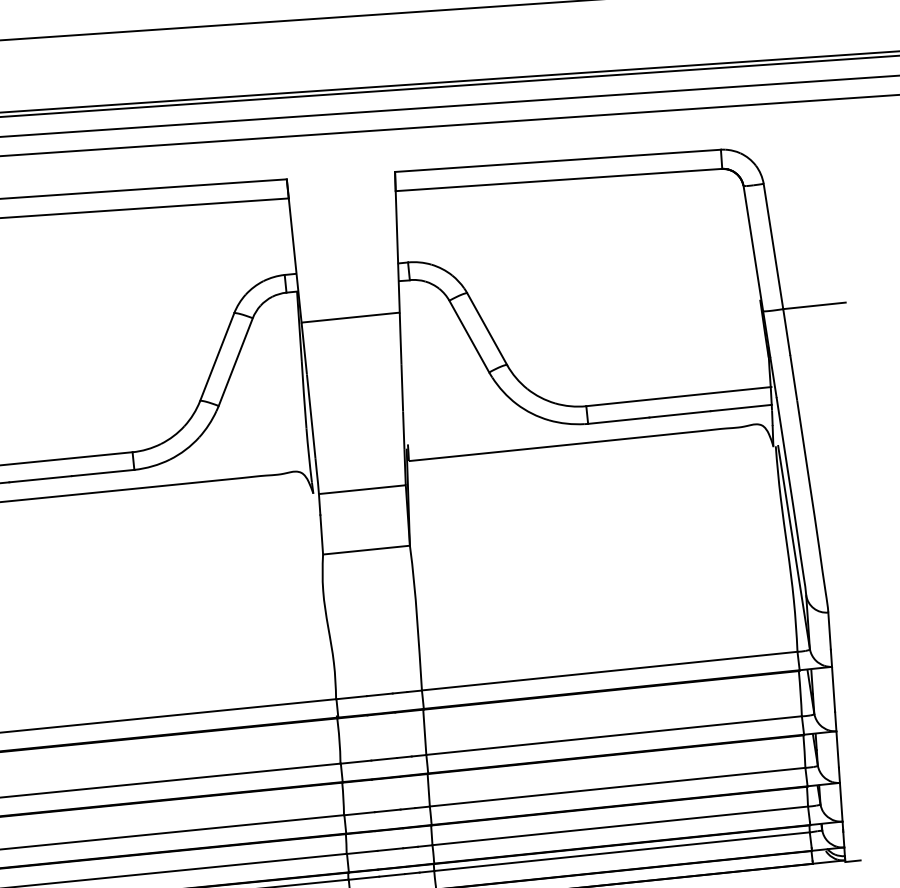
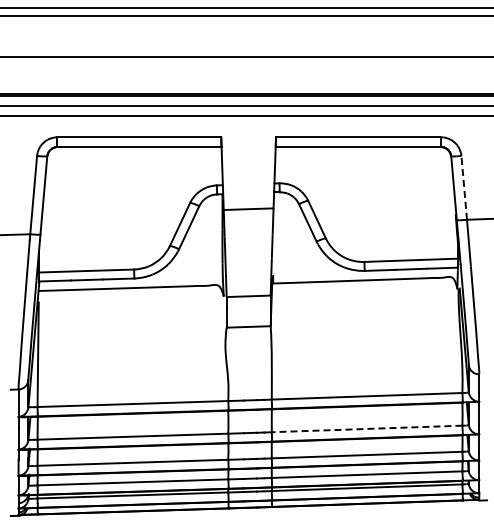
line: (773, 245) -> (464, 187), solid -> dashed
line: (612, 734) -> (366, 428), solid -> dashed

